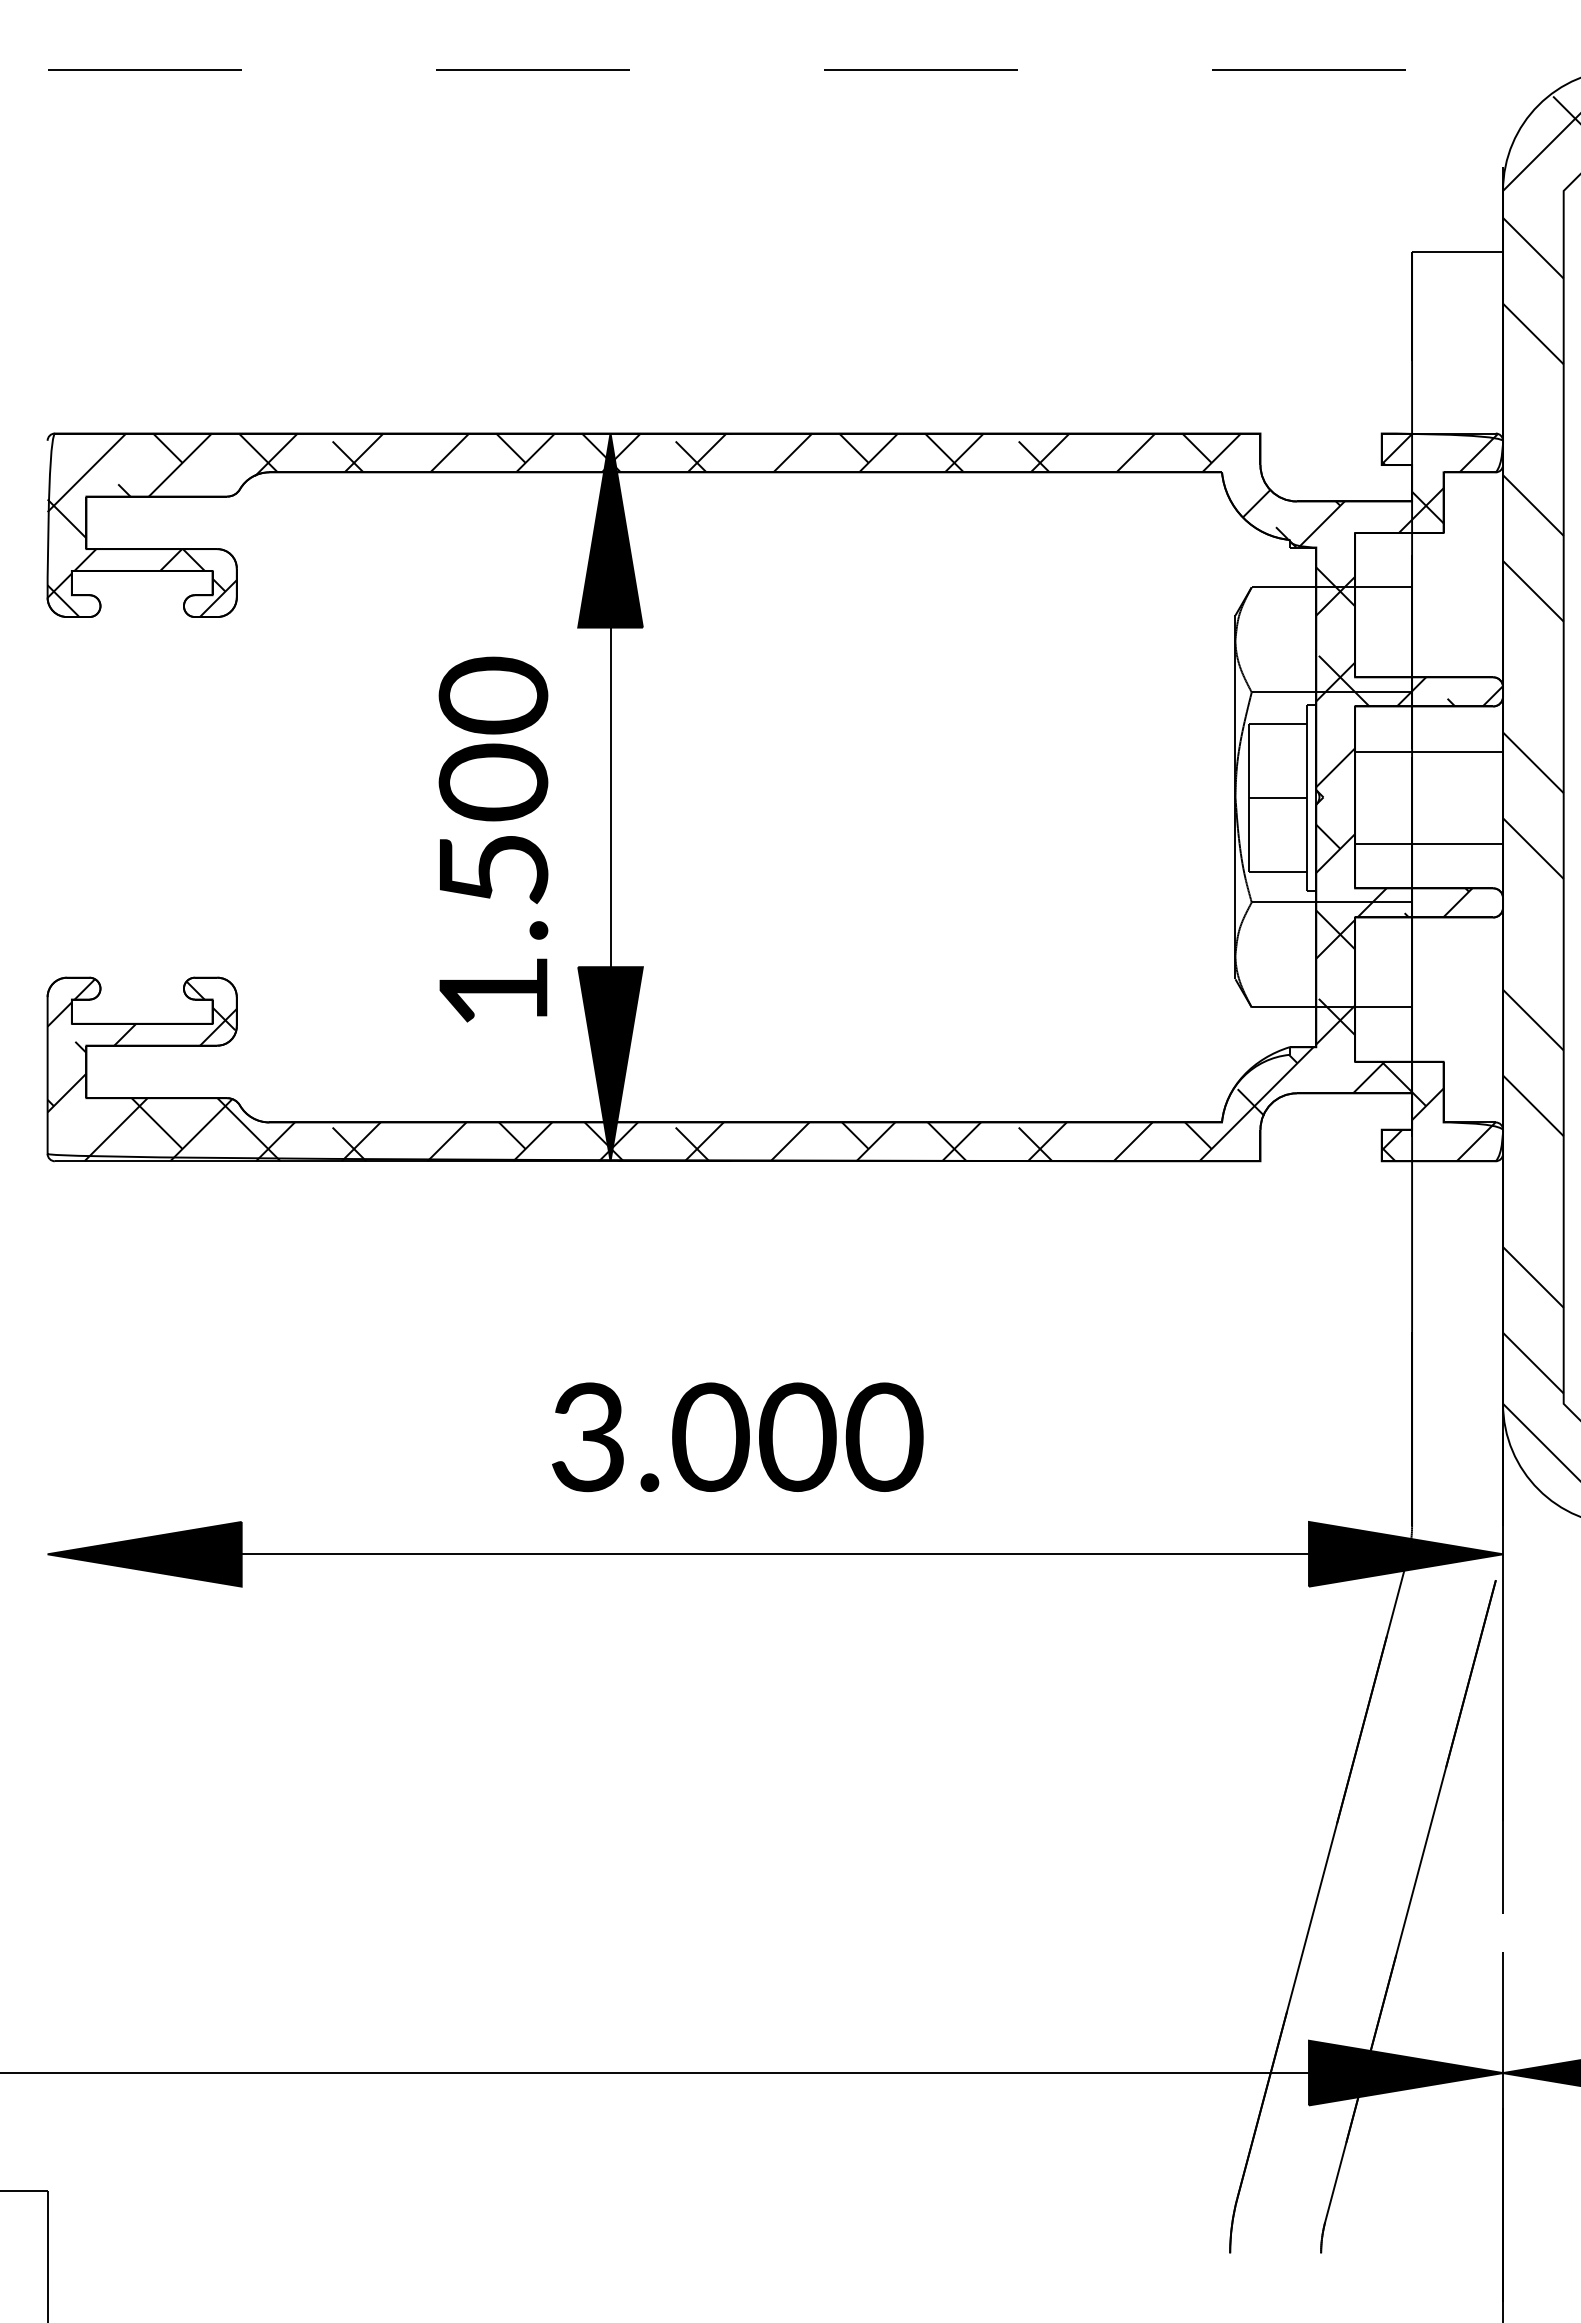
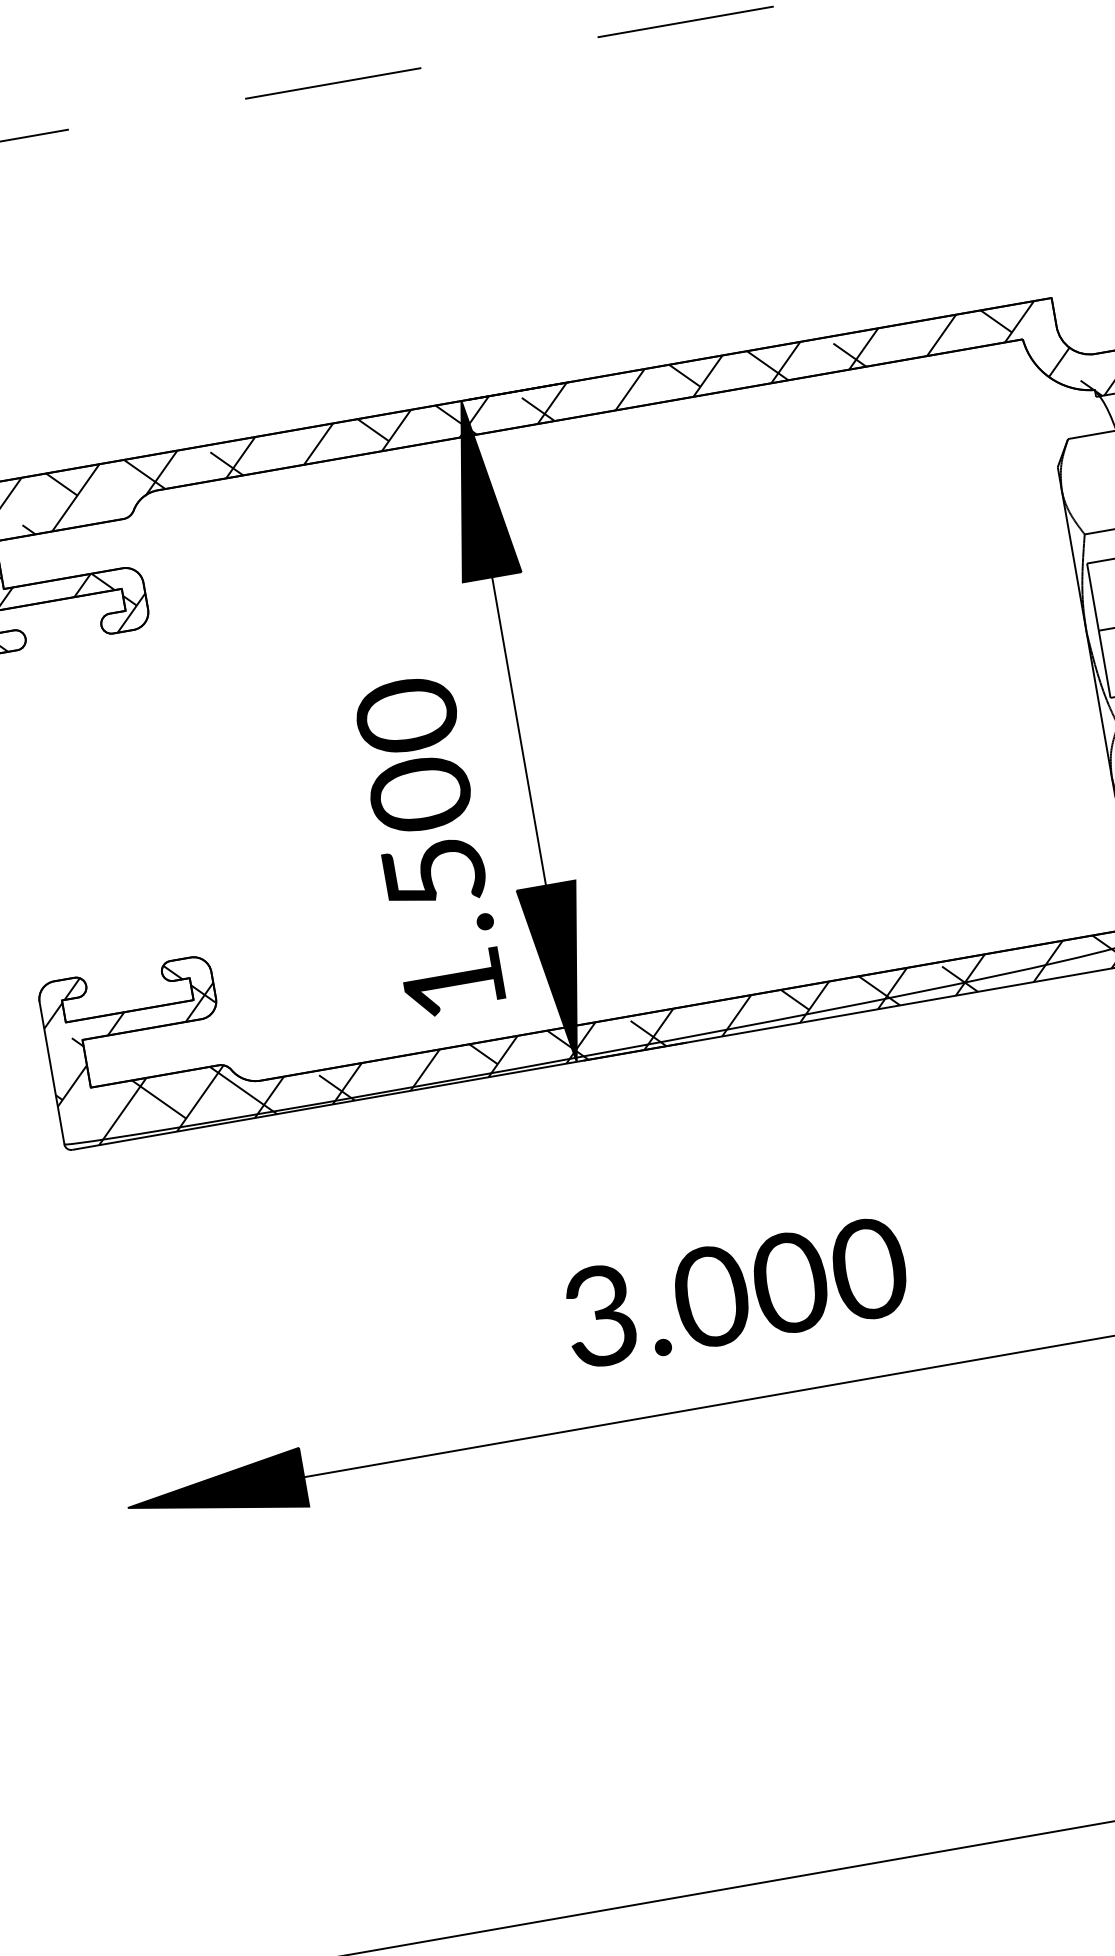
text: (493, 839) -> (429, 846), moved

